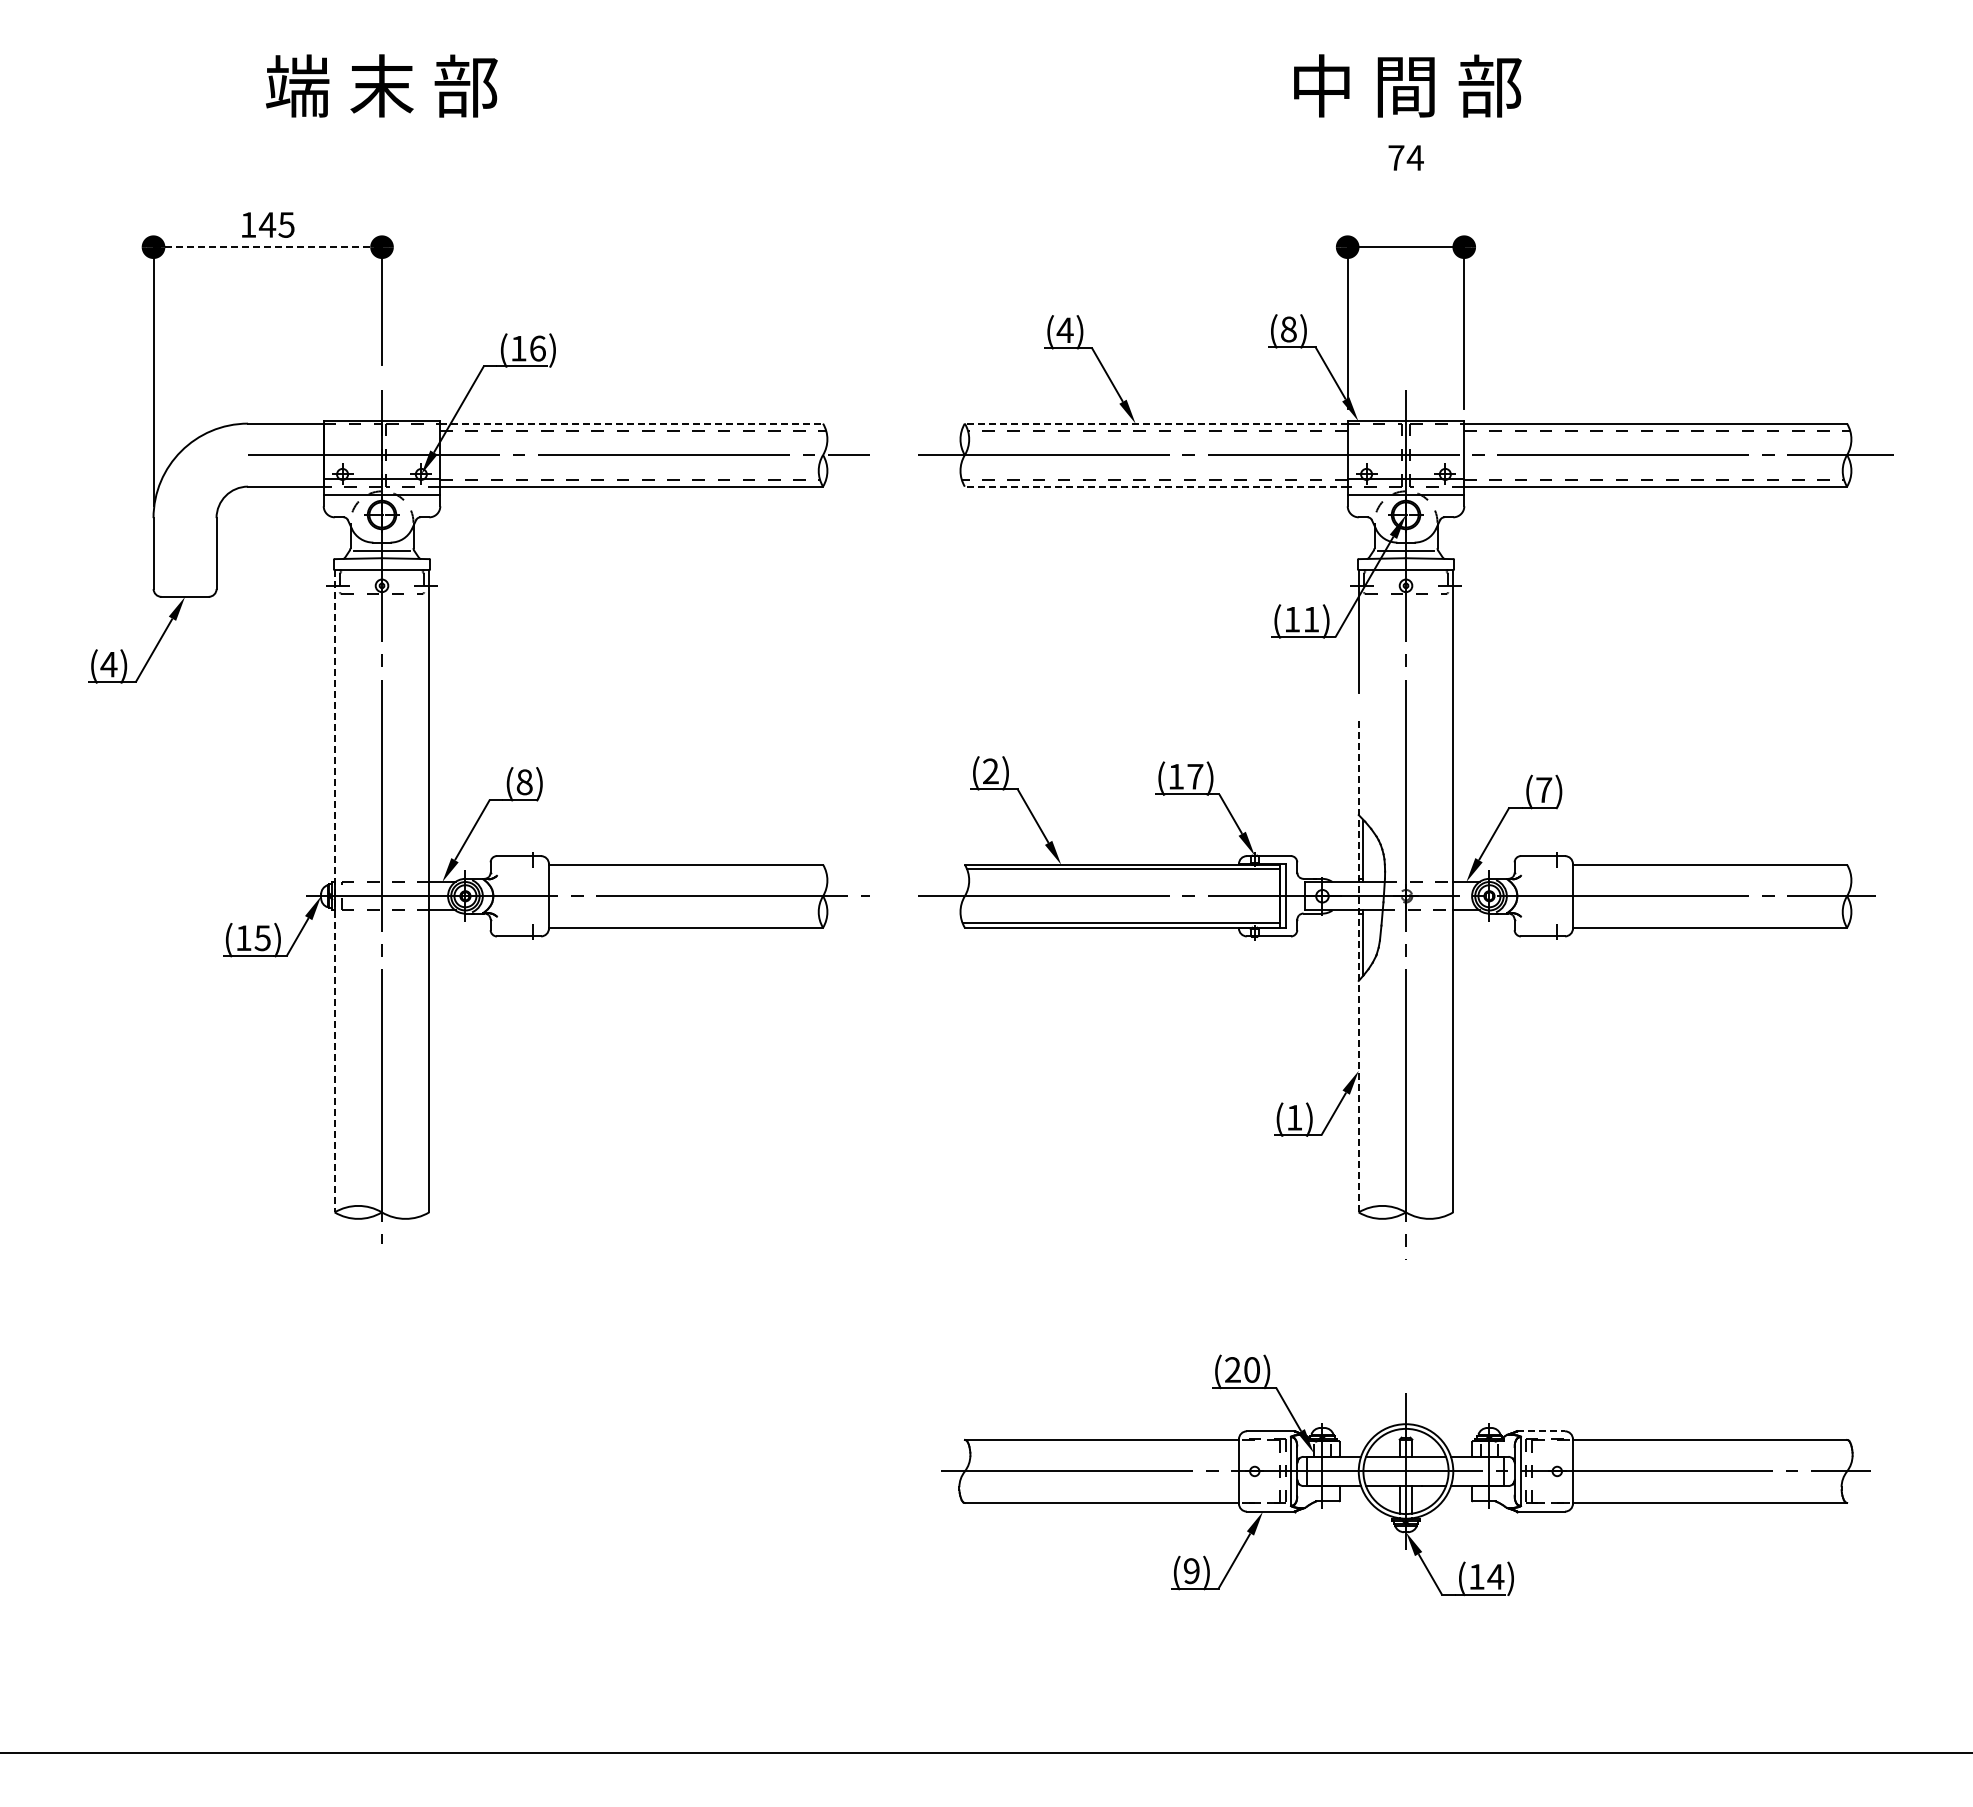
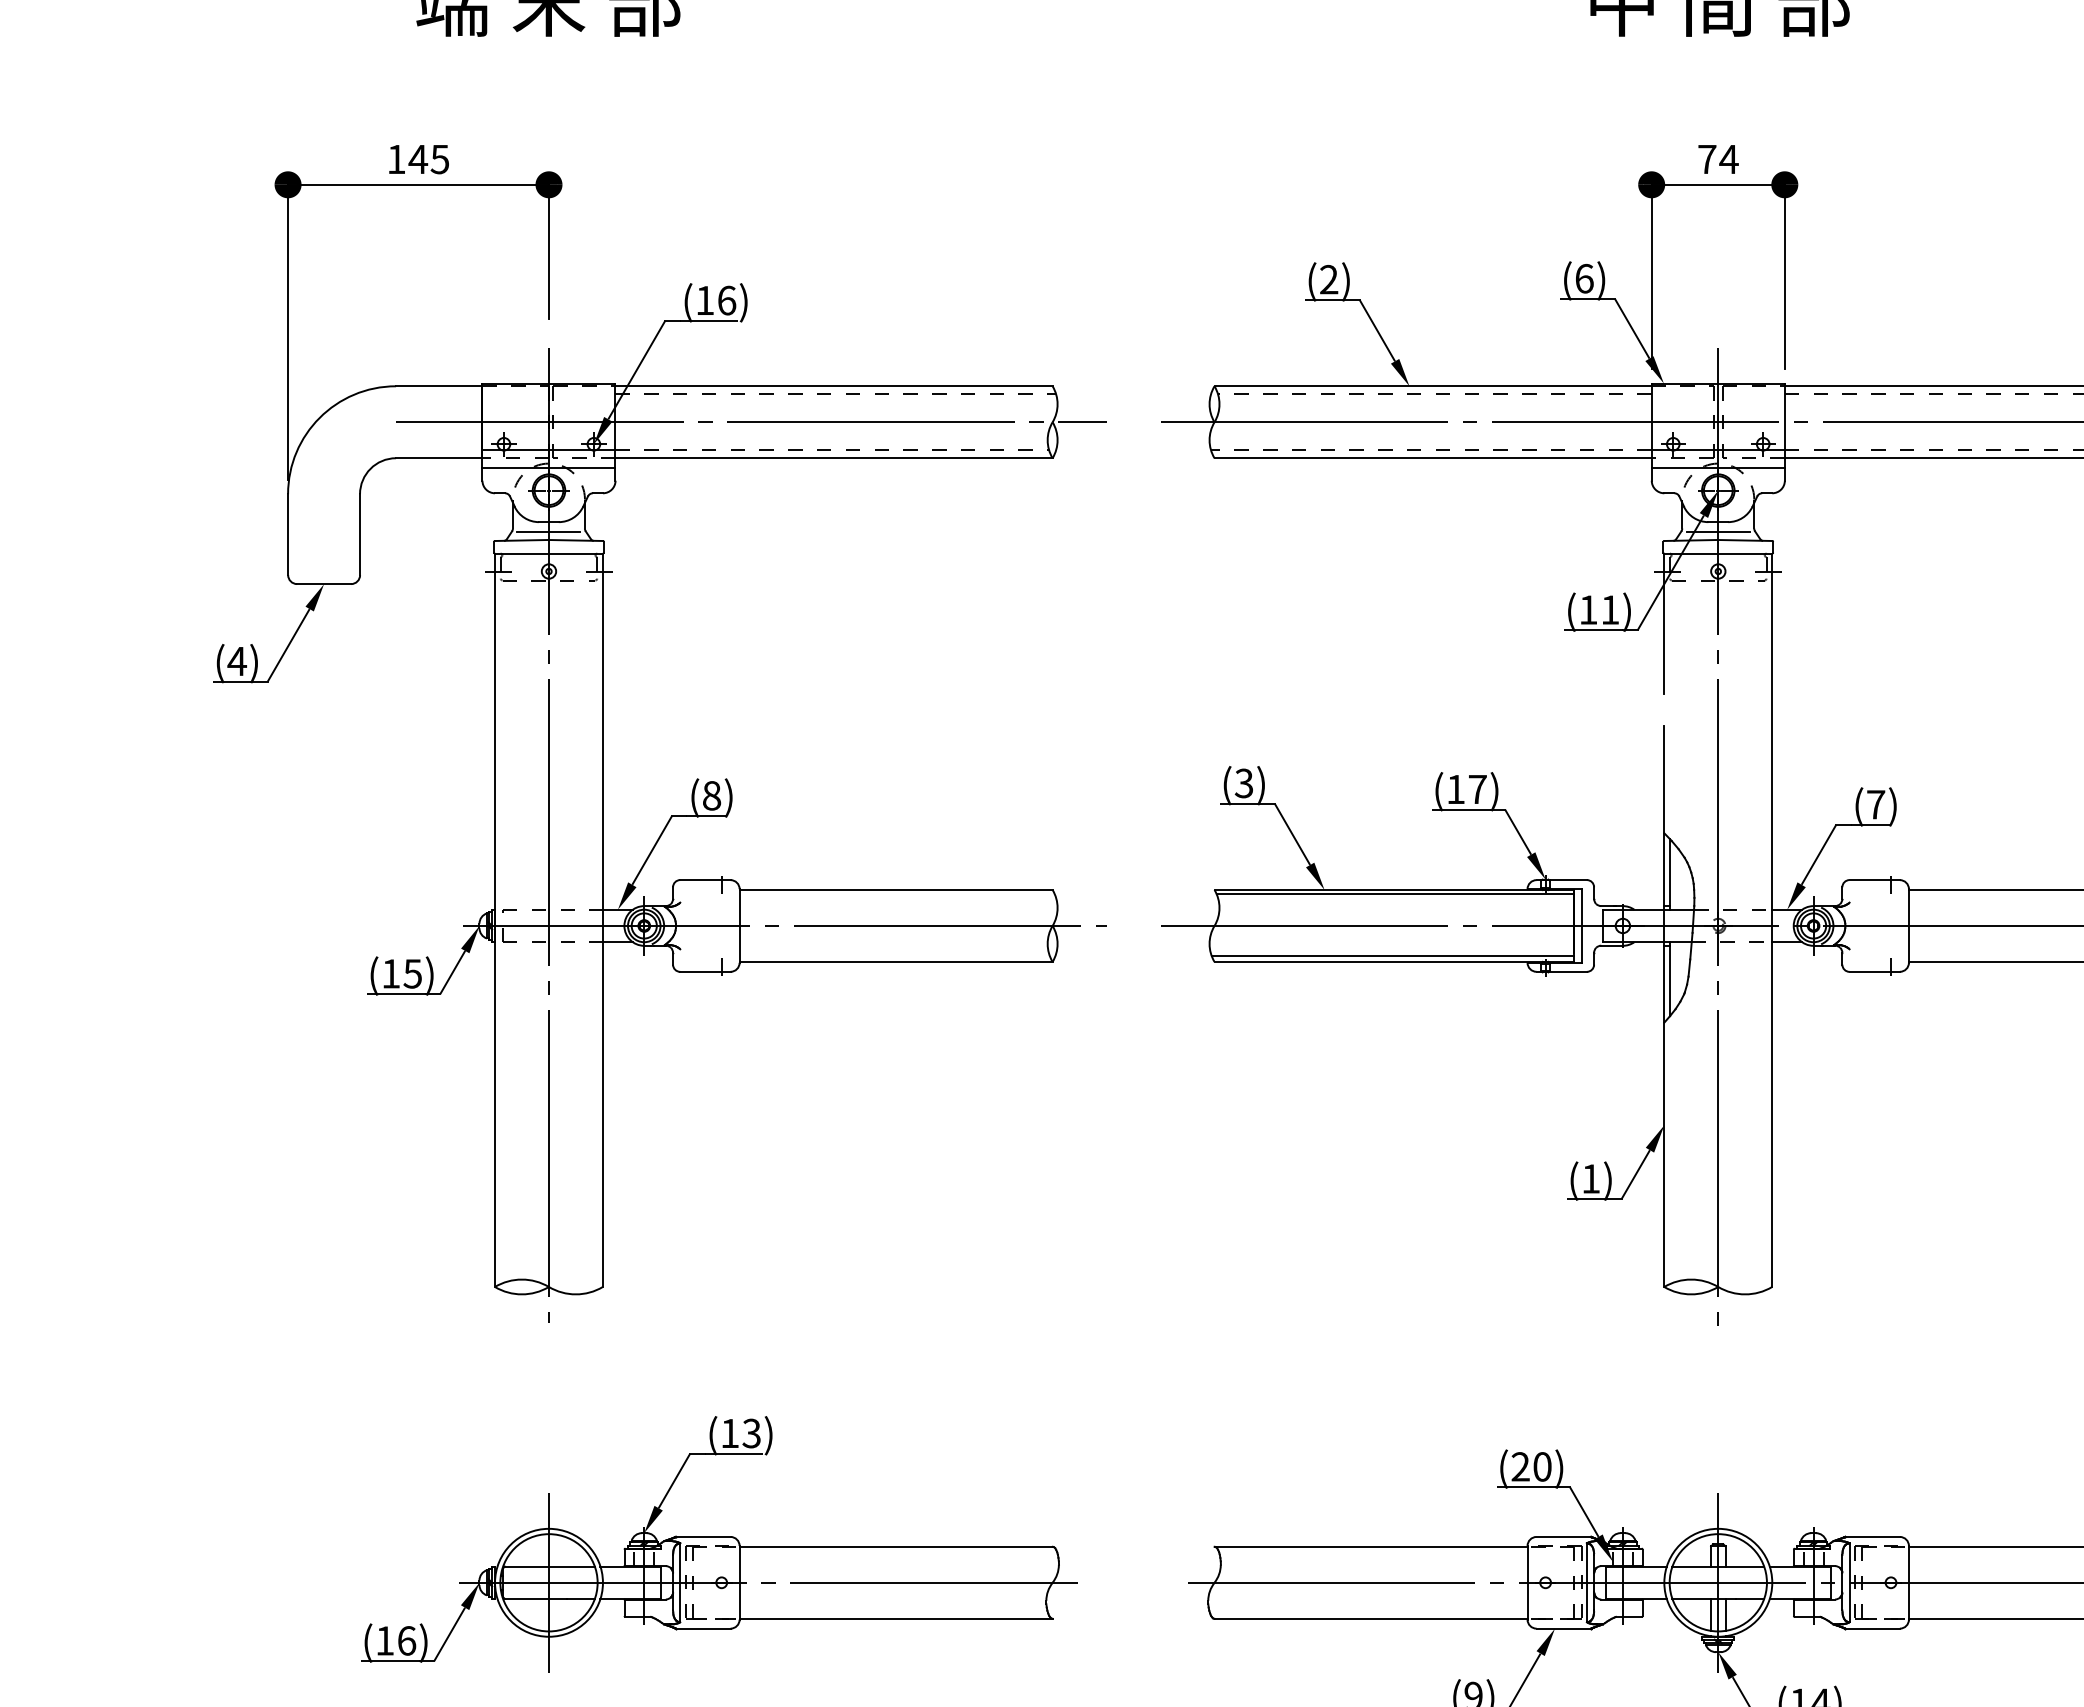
text: (1405, 157) -> (1717, 158), moved
line: (268, 247) -> (419, 185), dashed -> solid
text: (1064, 329) -> (1328, 278), (4) -> (2)
text: (1288, 329) -> (1584, 278), (8) -> (6)
line: (632, 423) -> (835, 386), dashed -> solid
line: (1155, 423) -> (1432, 386), dashed -> solid
line: (1155, 486) -> (1432, 458), dashed -> solid
text: (990, 771) -> (1243, 783), (2) -> (3)
line: (334, 891) -> (494, 920), dashed -> solid
line: (1358, 966) -> (1664, 1006), dashed -> solid
line: (1541, 1431) -> (1873, 1537), dashed -> solid
part: (530, 1437) -> (718, 1544), added

